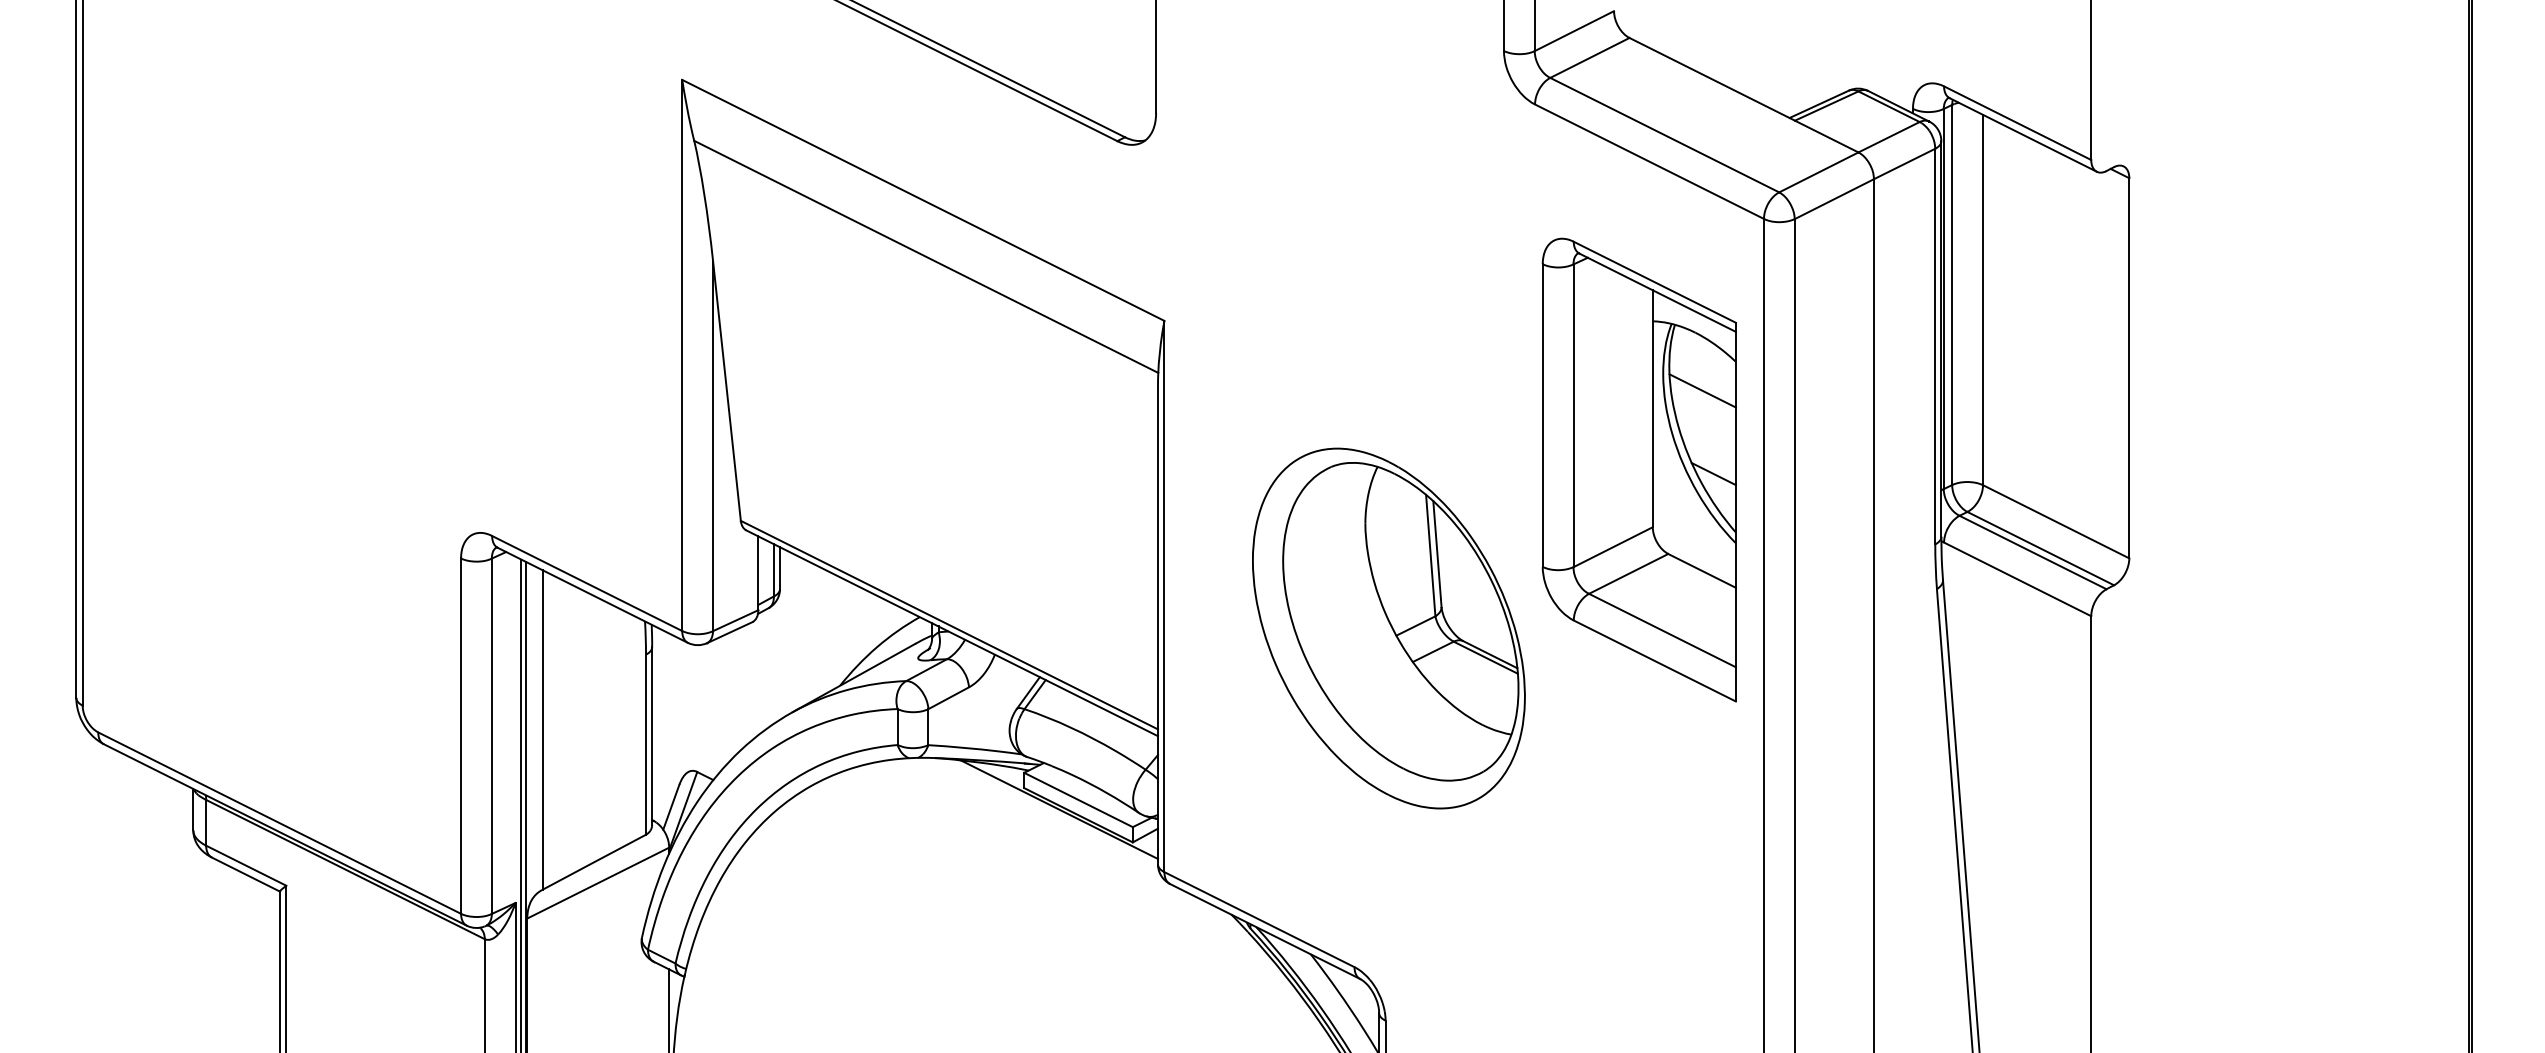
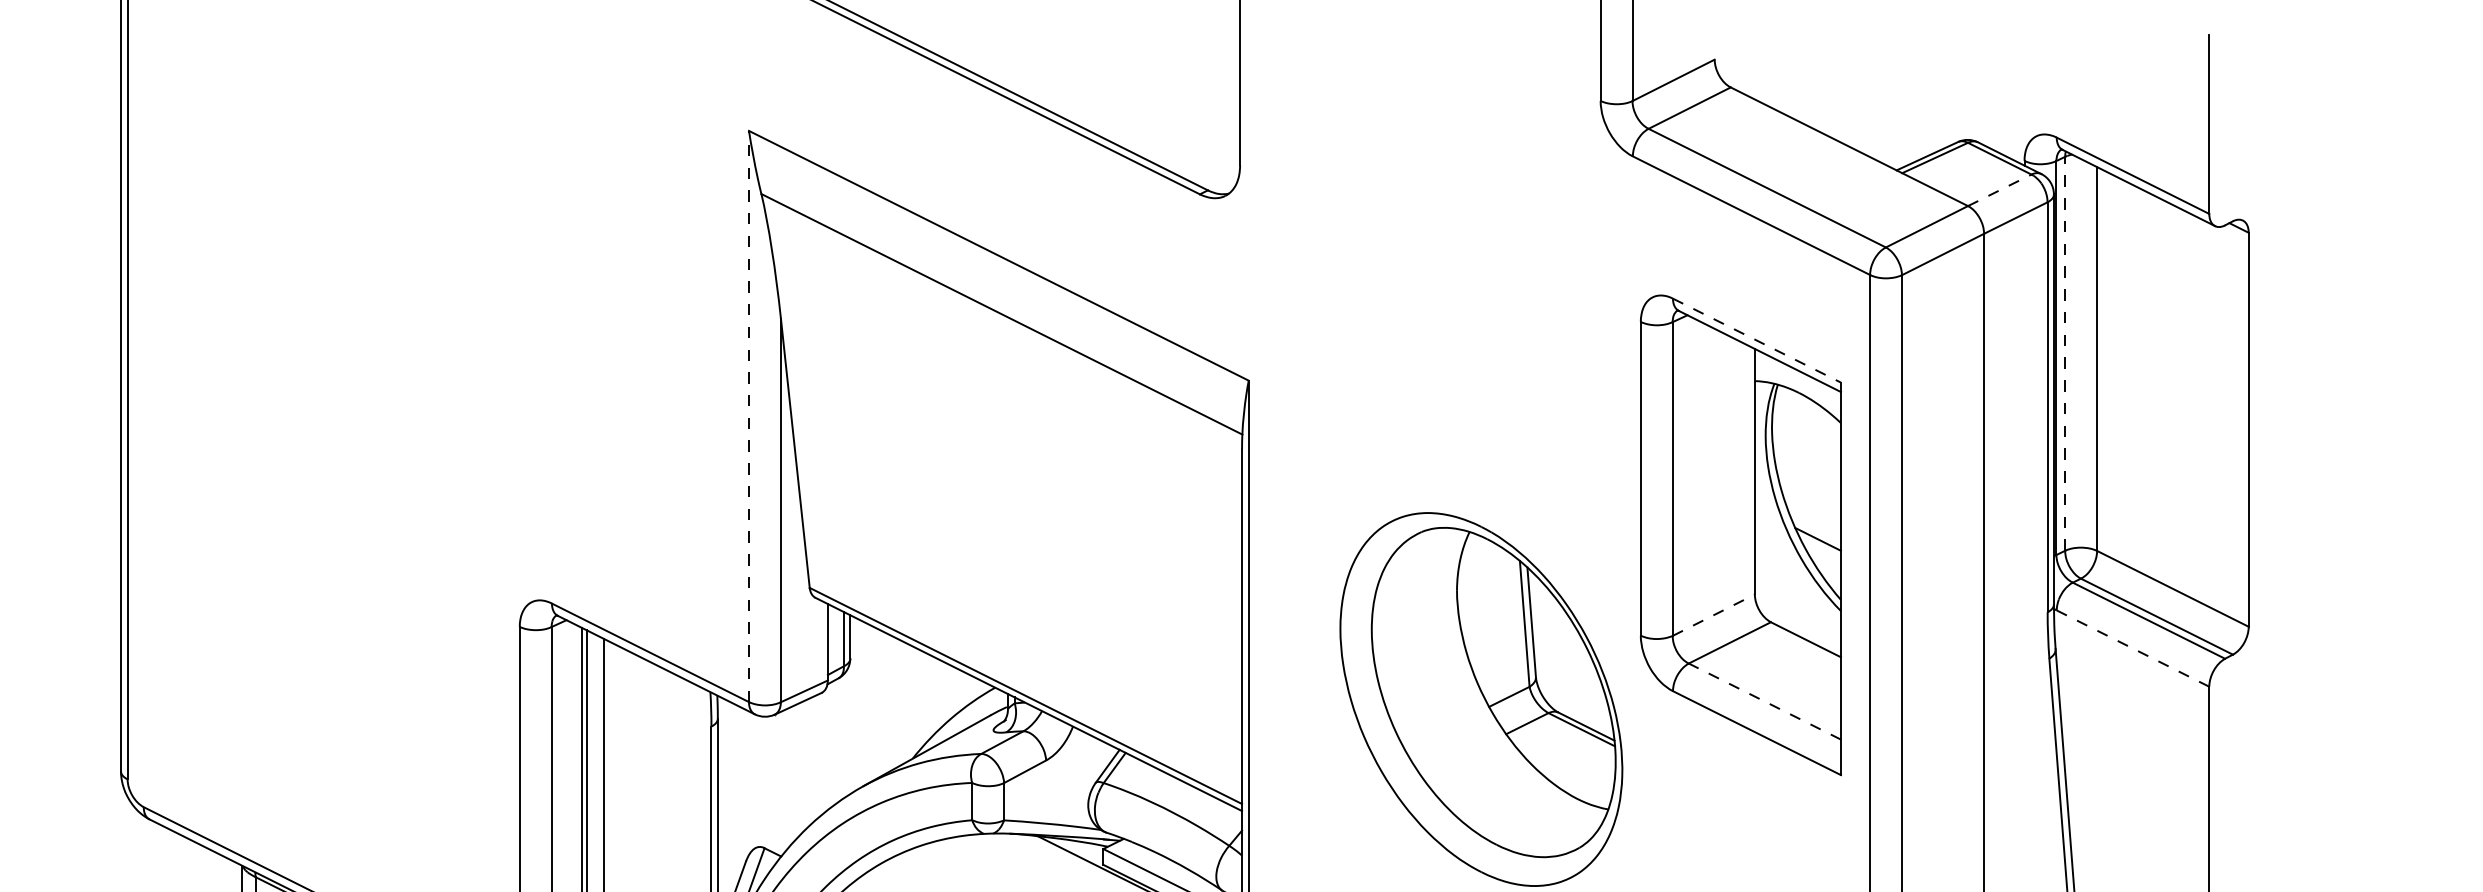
line: (1889, 137) -> (2000, 190), solid -> dashed
line: (1654, 282) -> (1756, 340), solid -> dashed
line: (1952, 294) -> (2065, 353), solid -> dashed
line: (682, 355) -> (749, 416), solid -> dashed
line: (1702, 390) -> (1806, 452), removed
line: (1613, 546) -> (1714, 614), solid -> dashed
line: (2017, 579) -> (2132, 648), solid -> dashed
line: (1662, 630) -> (1764, 701), solid -> dashed

